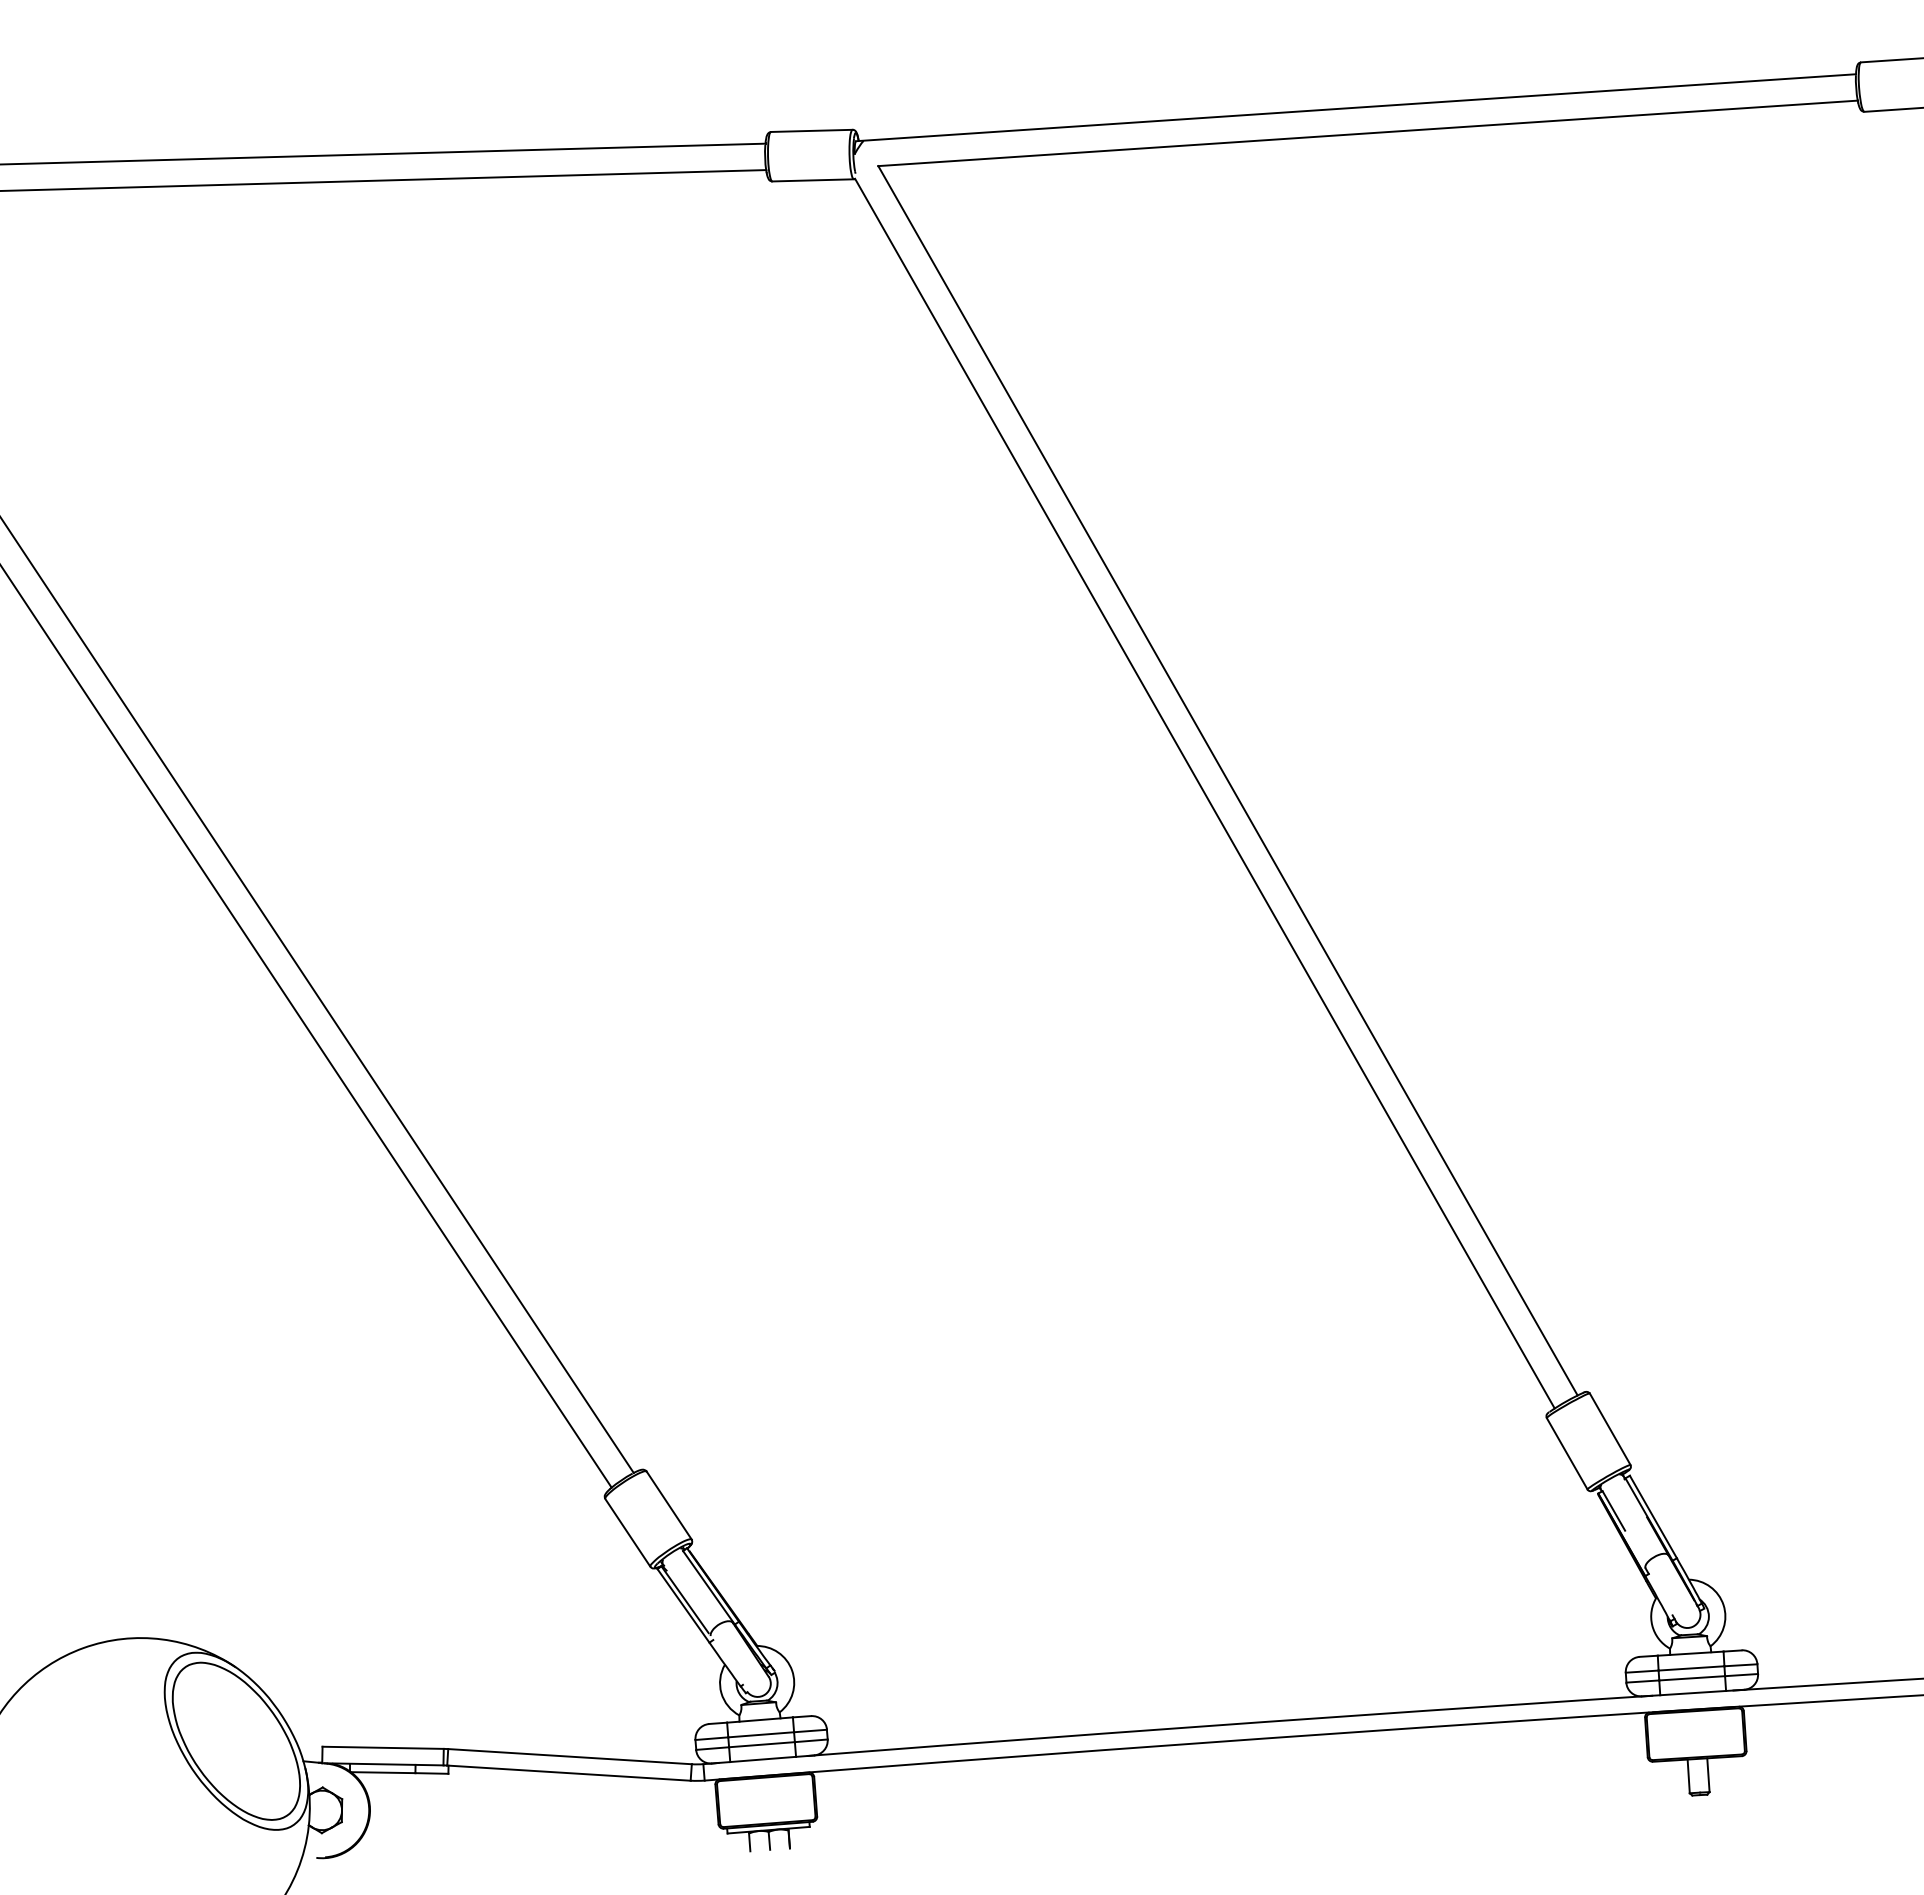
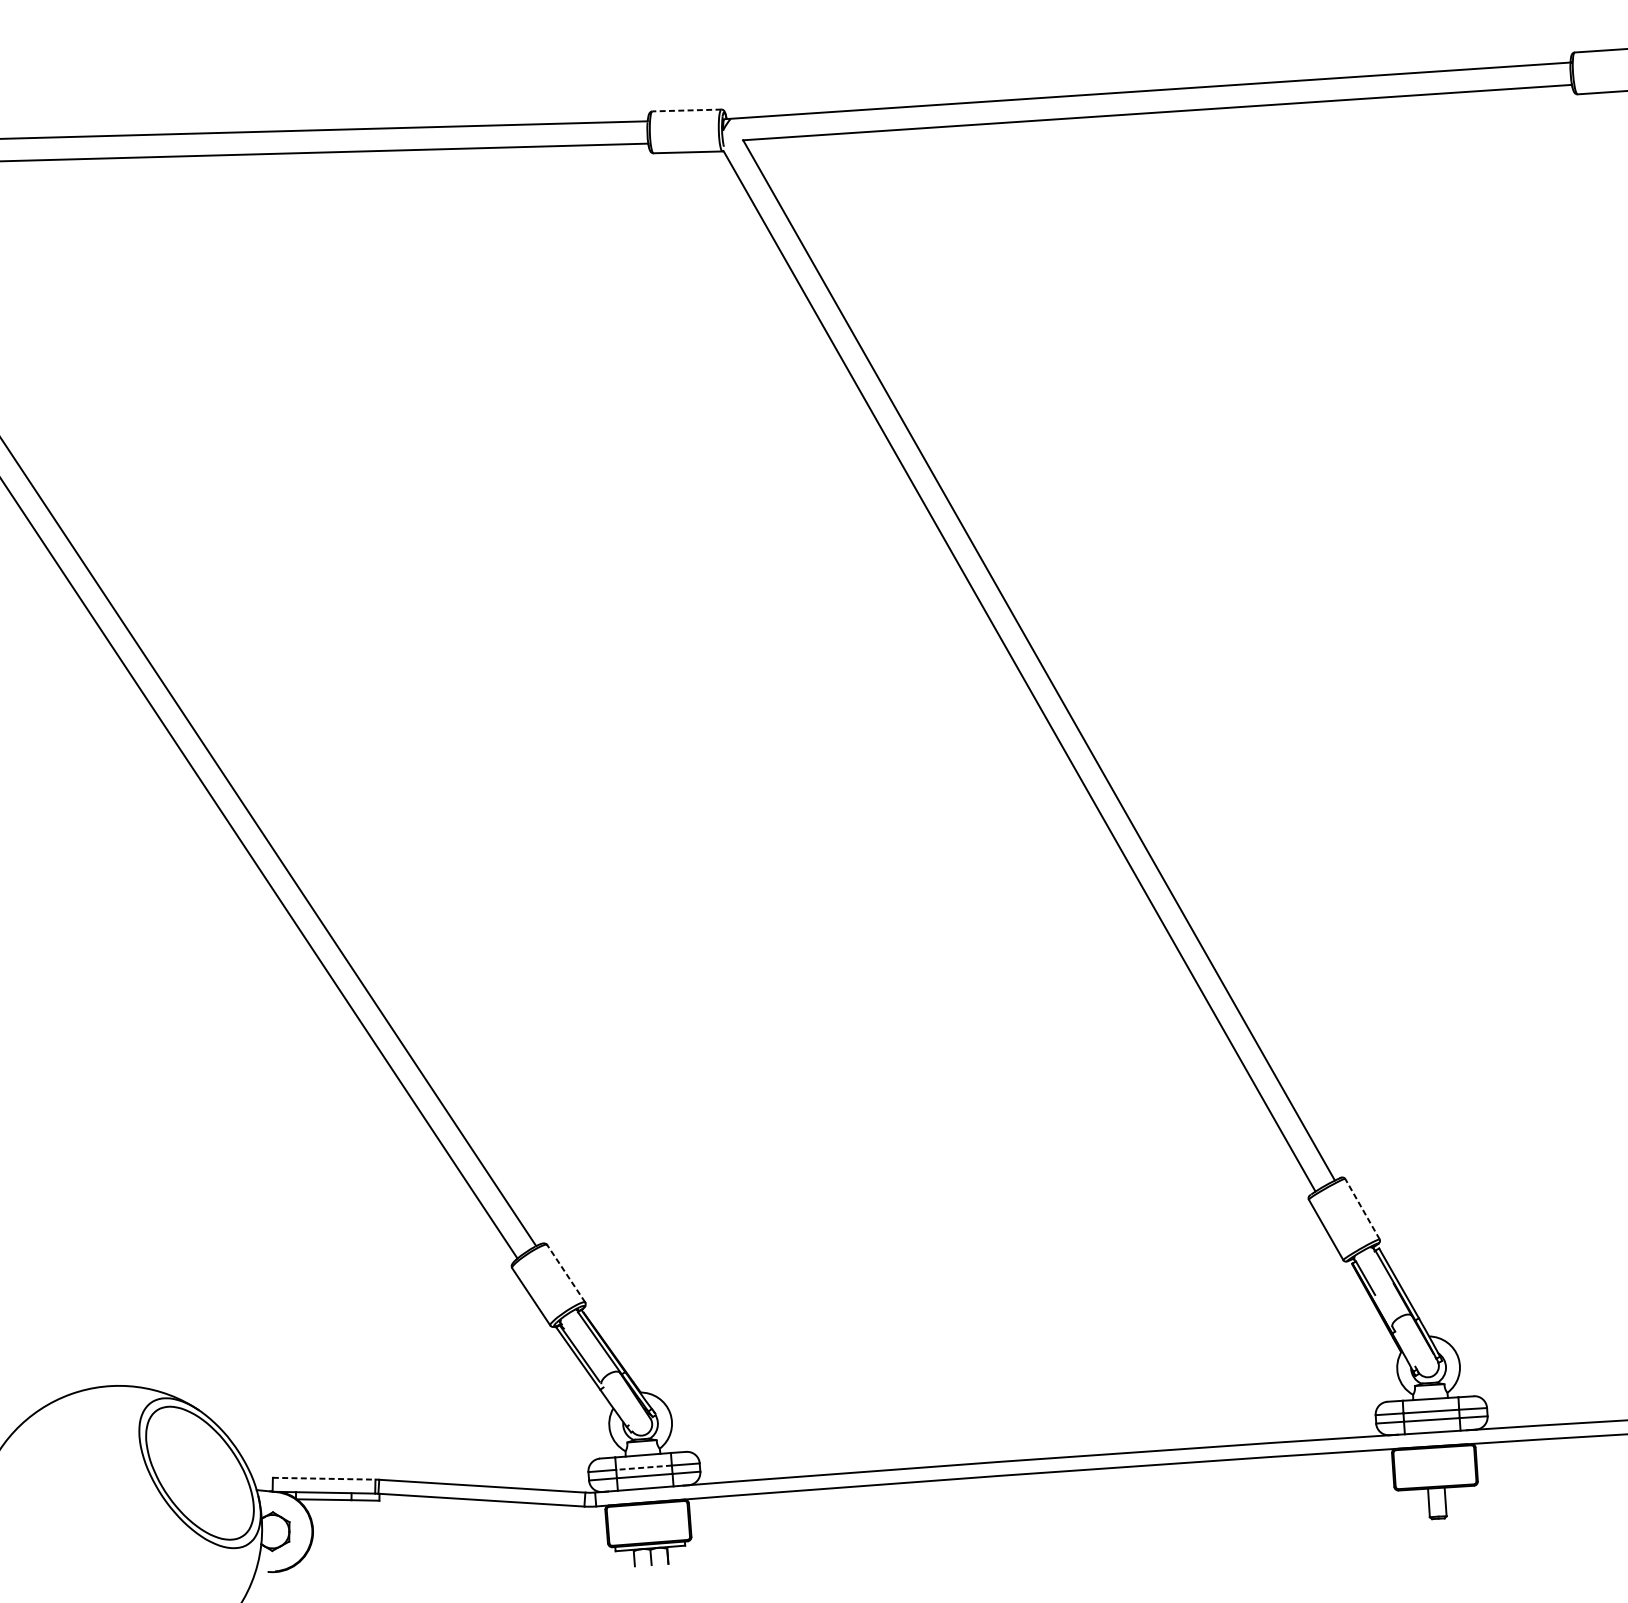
line: (811, 130) -> (686, 110), solid -> dashed
line: (1609, 1428) -> (1361, 1208), solid -> dashed
line: (669, 1505) -> (566, 1273), solid -> dashed
line: (760, 1734) -> (643, 1467), solid -> dashed
line: (383, 1747) -> (324, 1478), solid -> dashed

